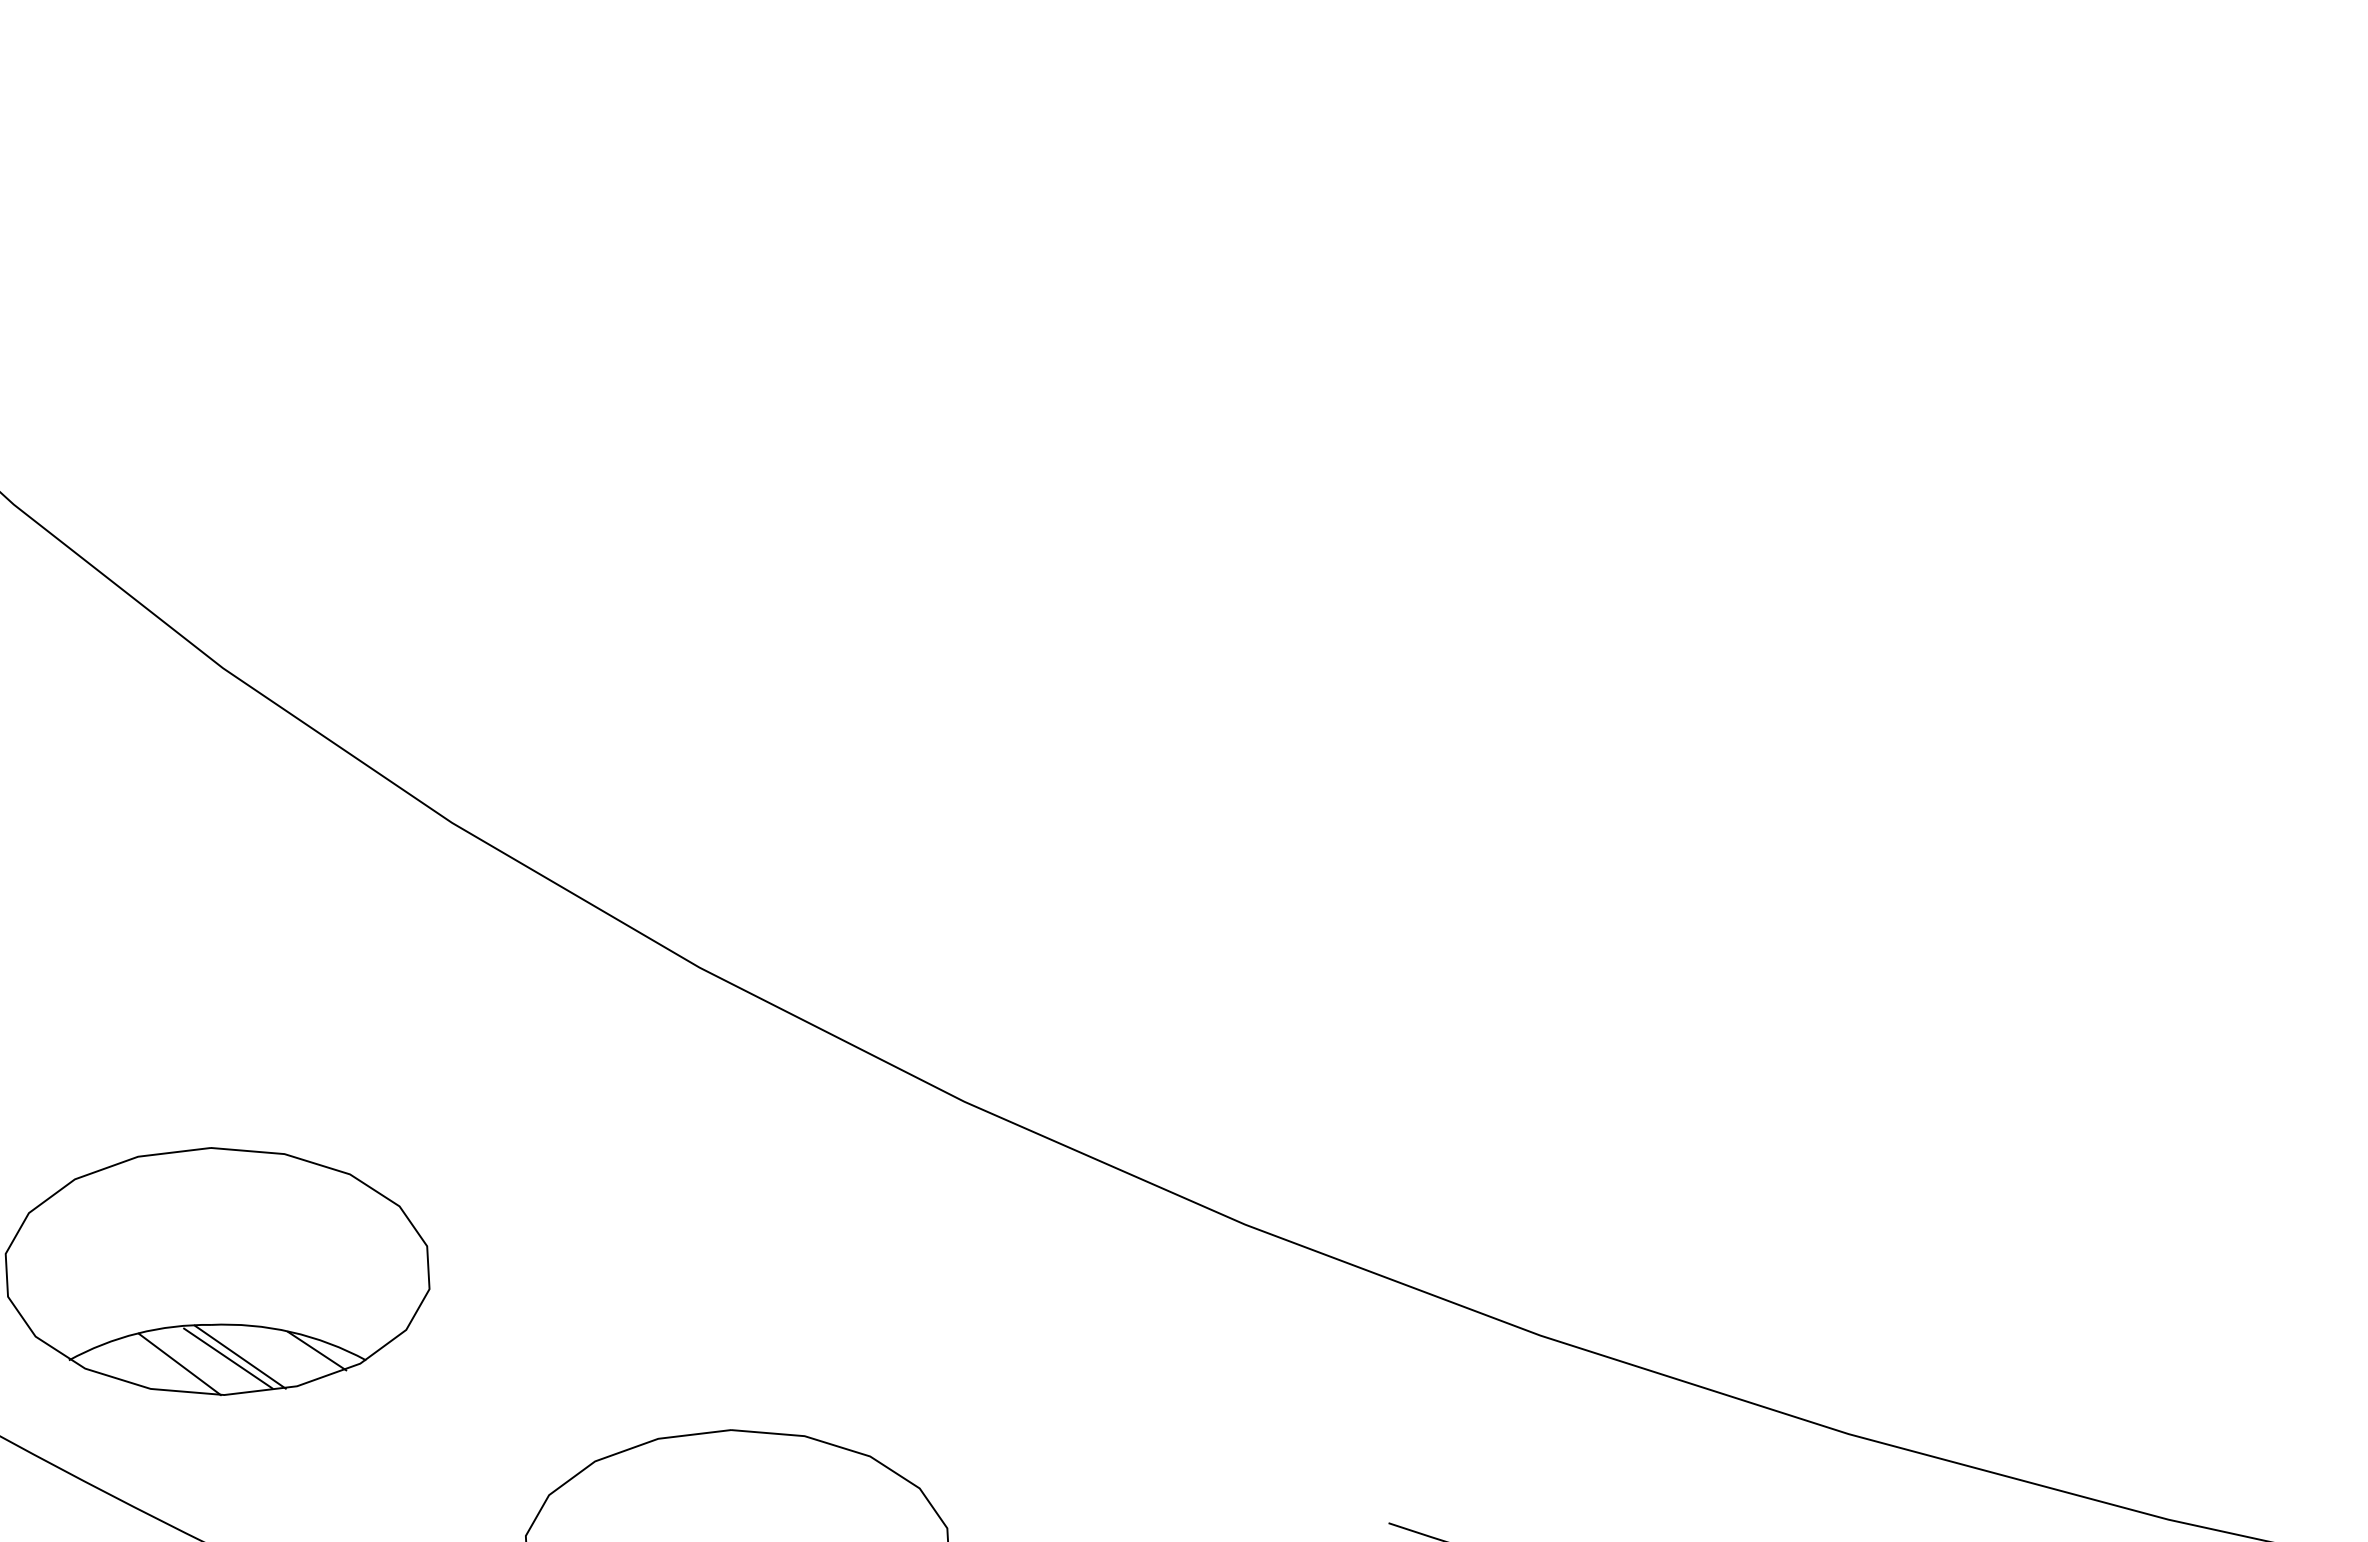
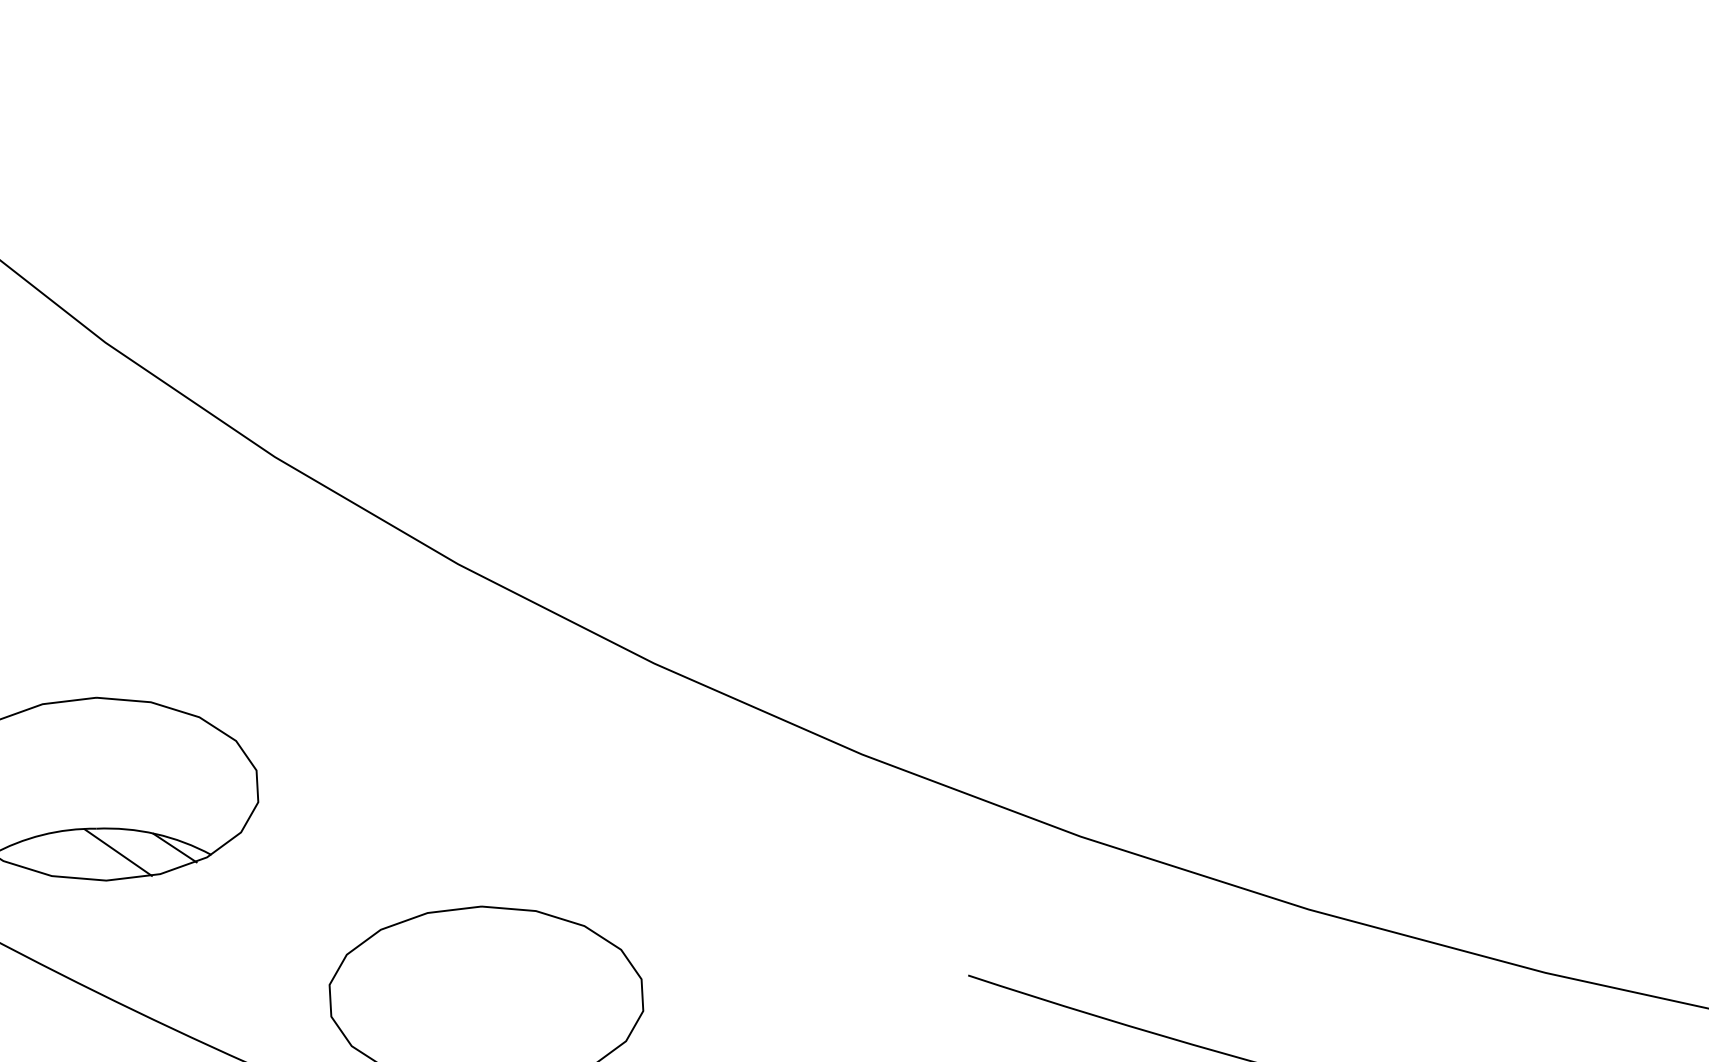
line: (228, 1358) -> (109, 853), removed
line: (179, 1364) -> (73, 858), removed

